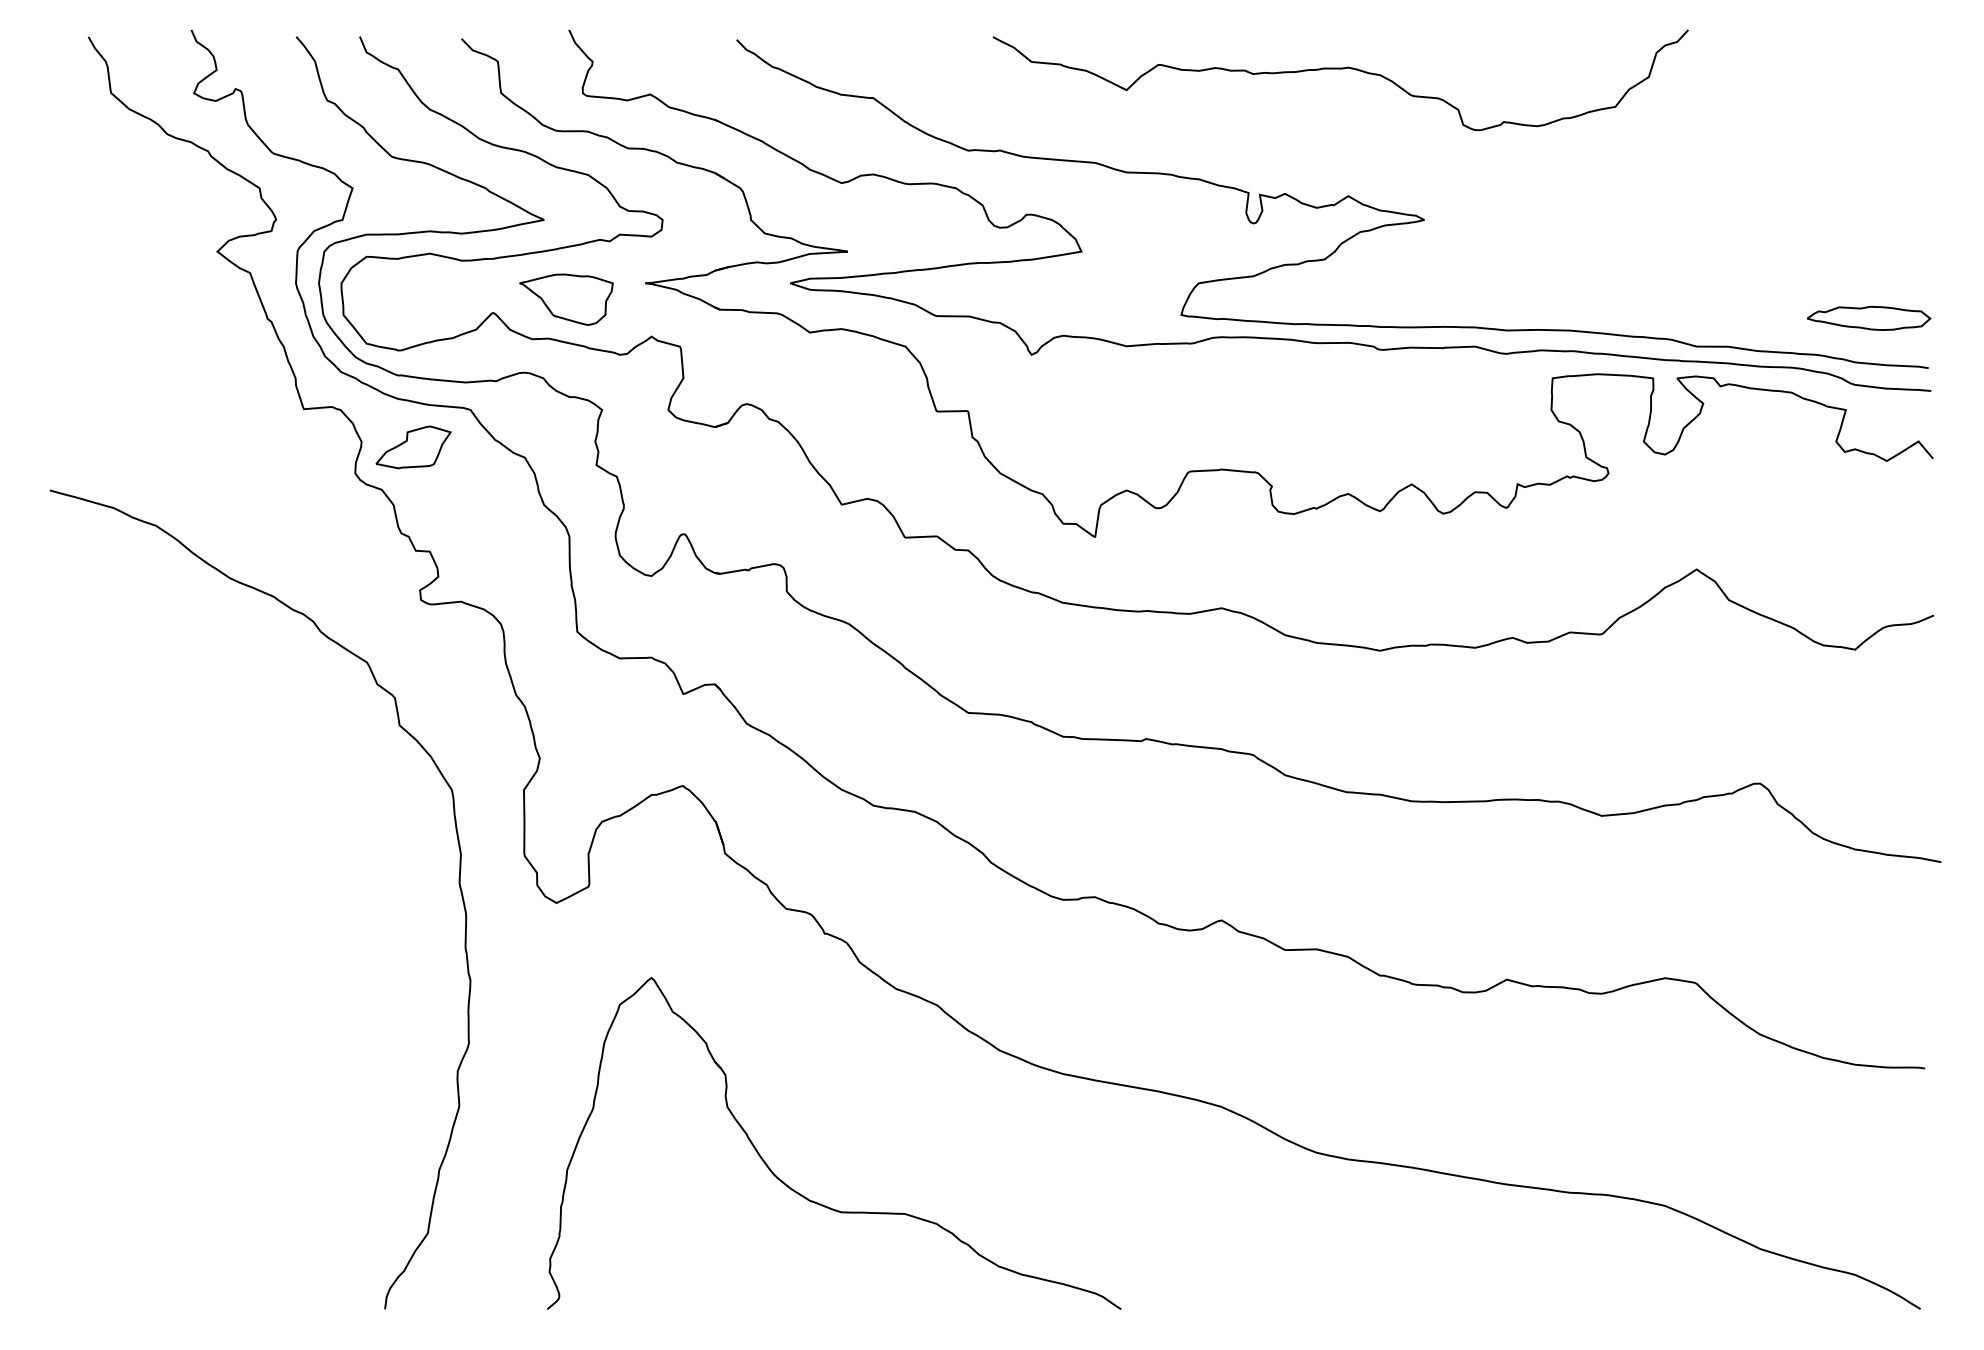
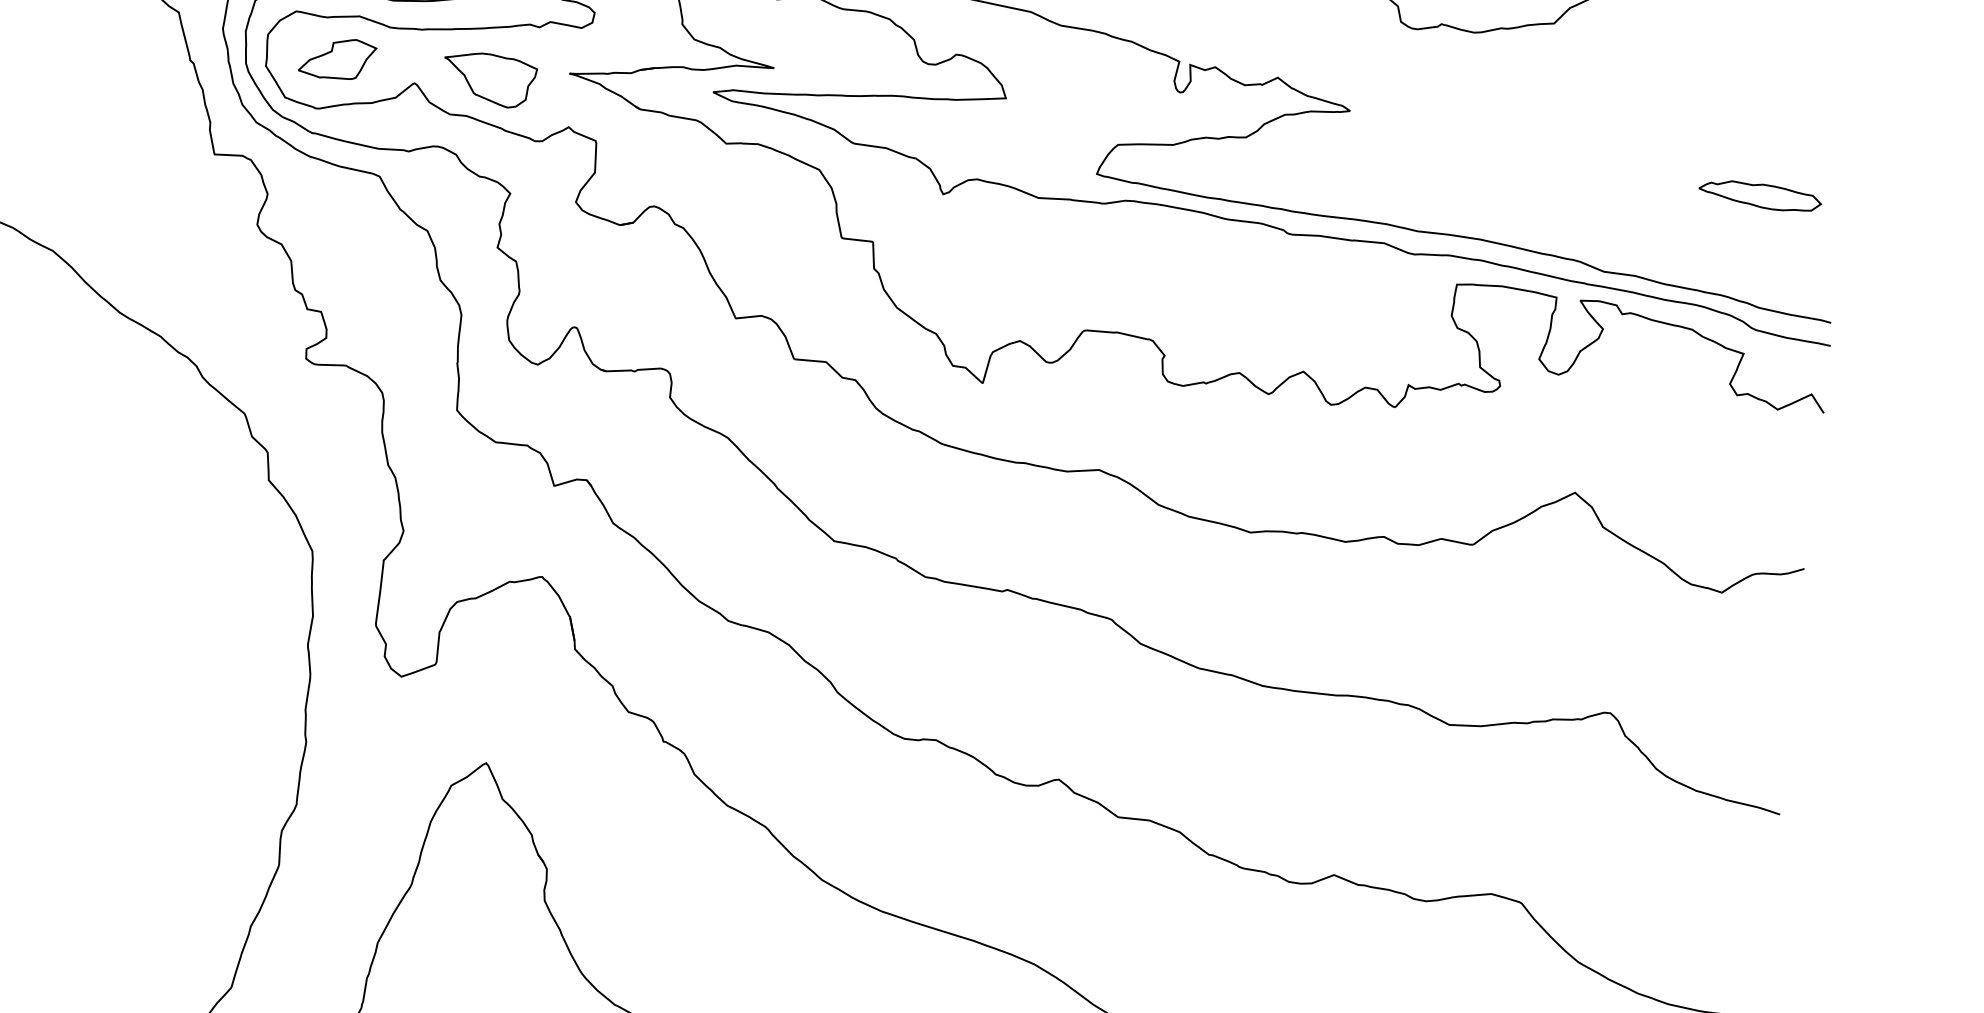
part: (1869, 317) -> (1760, 195), moved
part: (413, 447) -> (337, 58), moved

